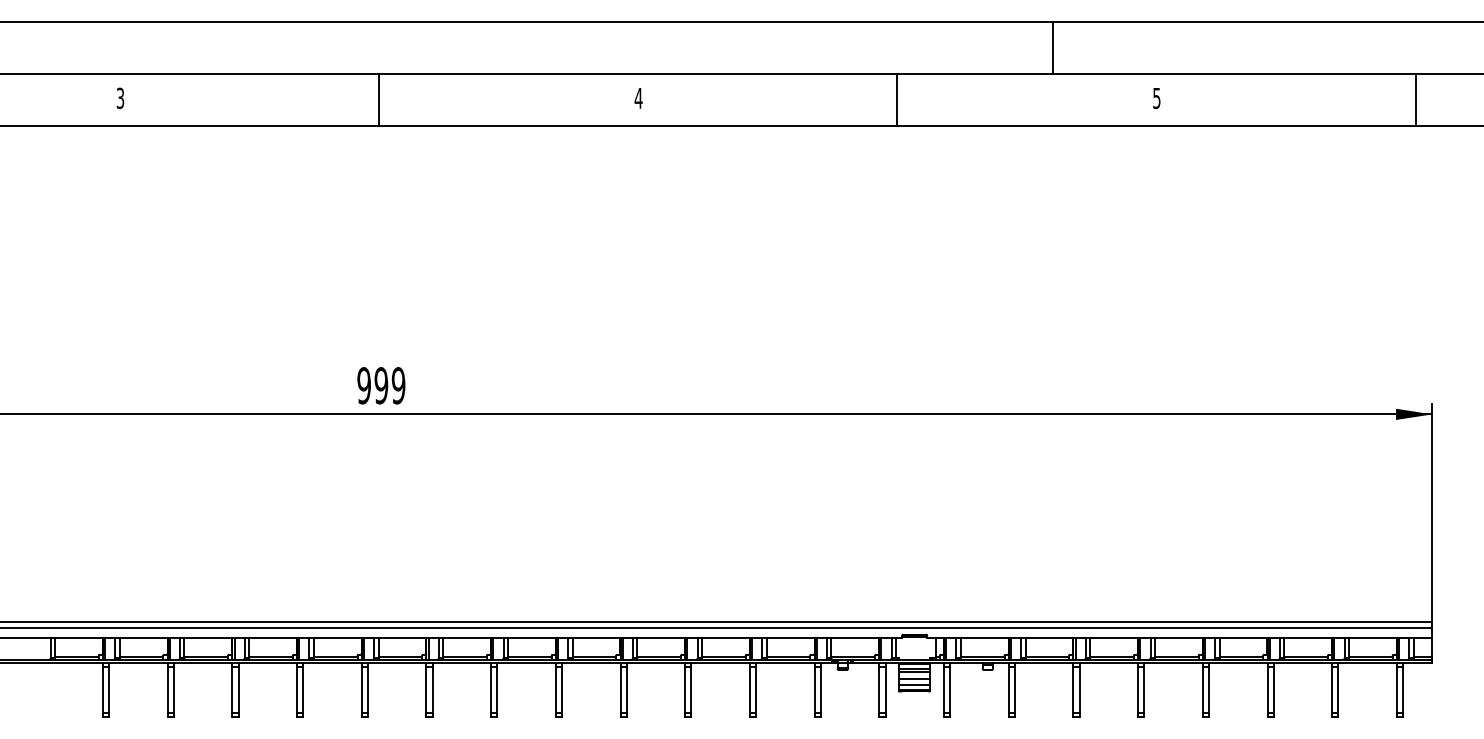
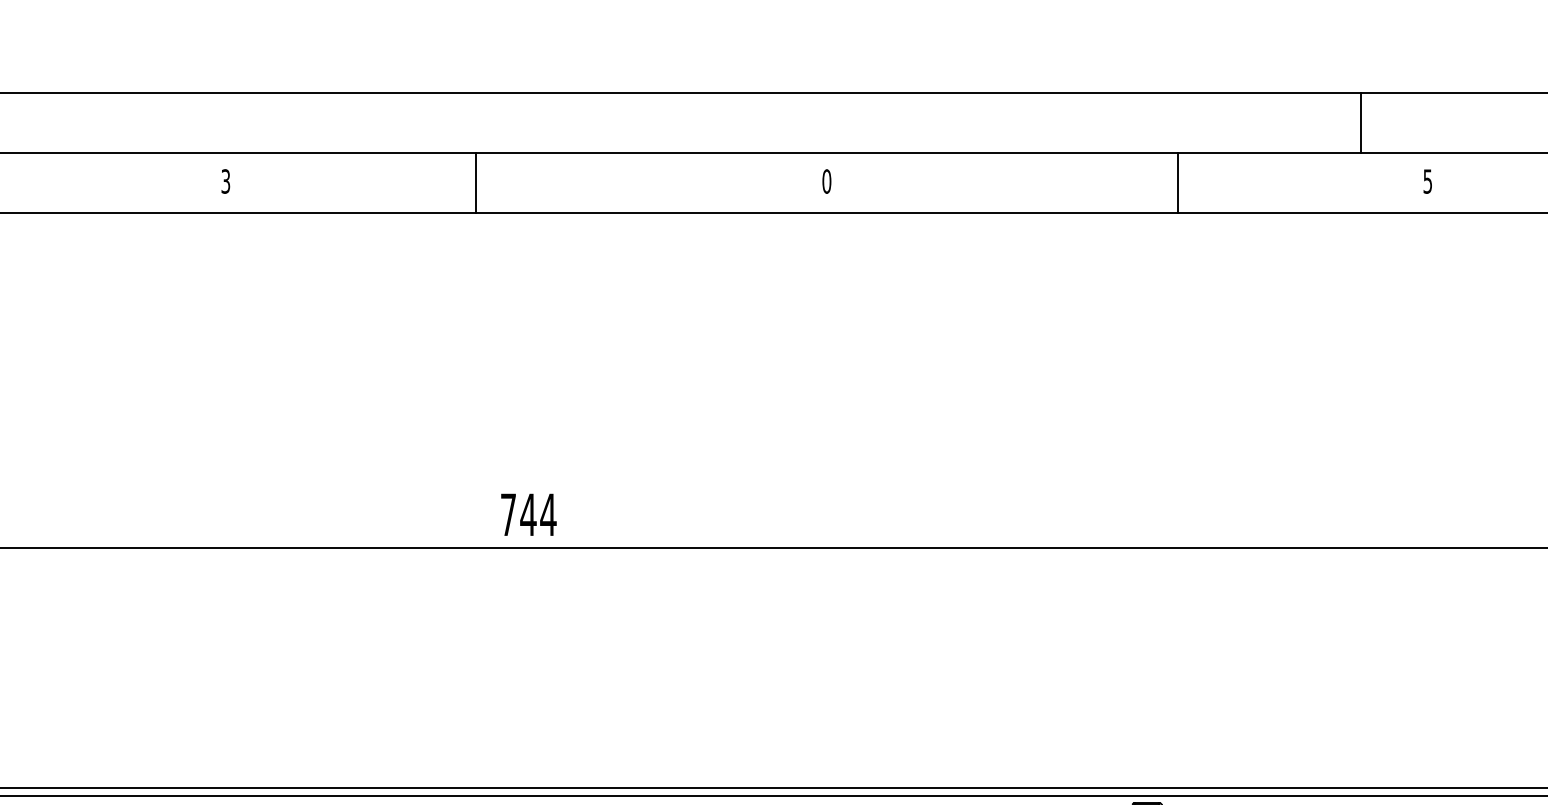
line: (1052, 47) -> (1360, 122), moved
text: (638, 98) -> (826, 181), 4 -> 0
line: (379, 99) -> (476, 182), moved
line: (897, 99) -> (1178, 182), moved
text: (381, 385) -> (528, 514), 999 -> 744

